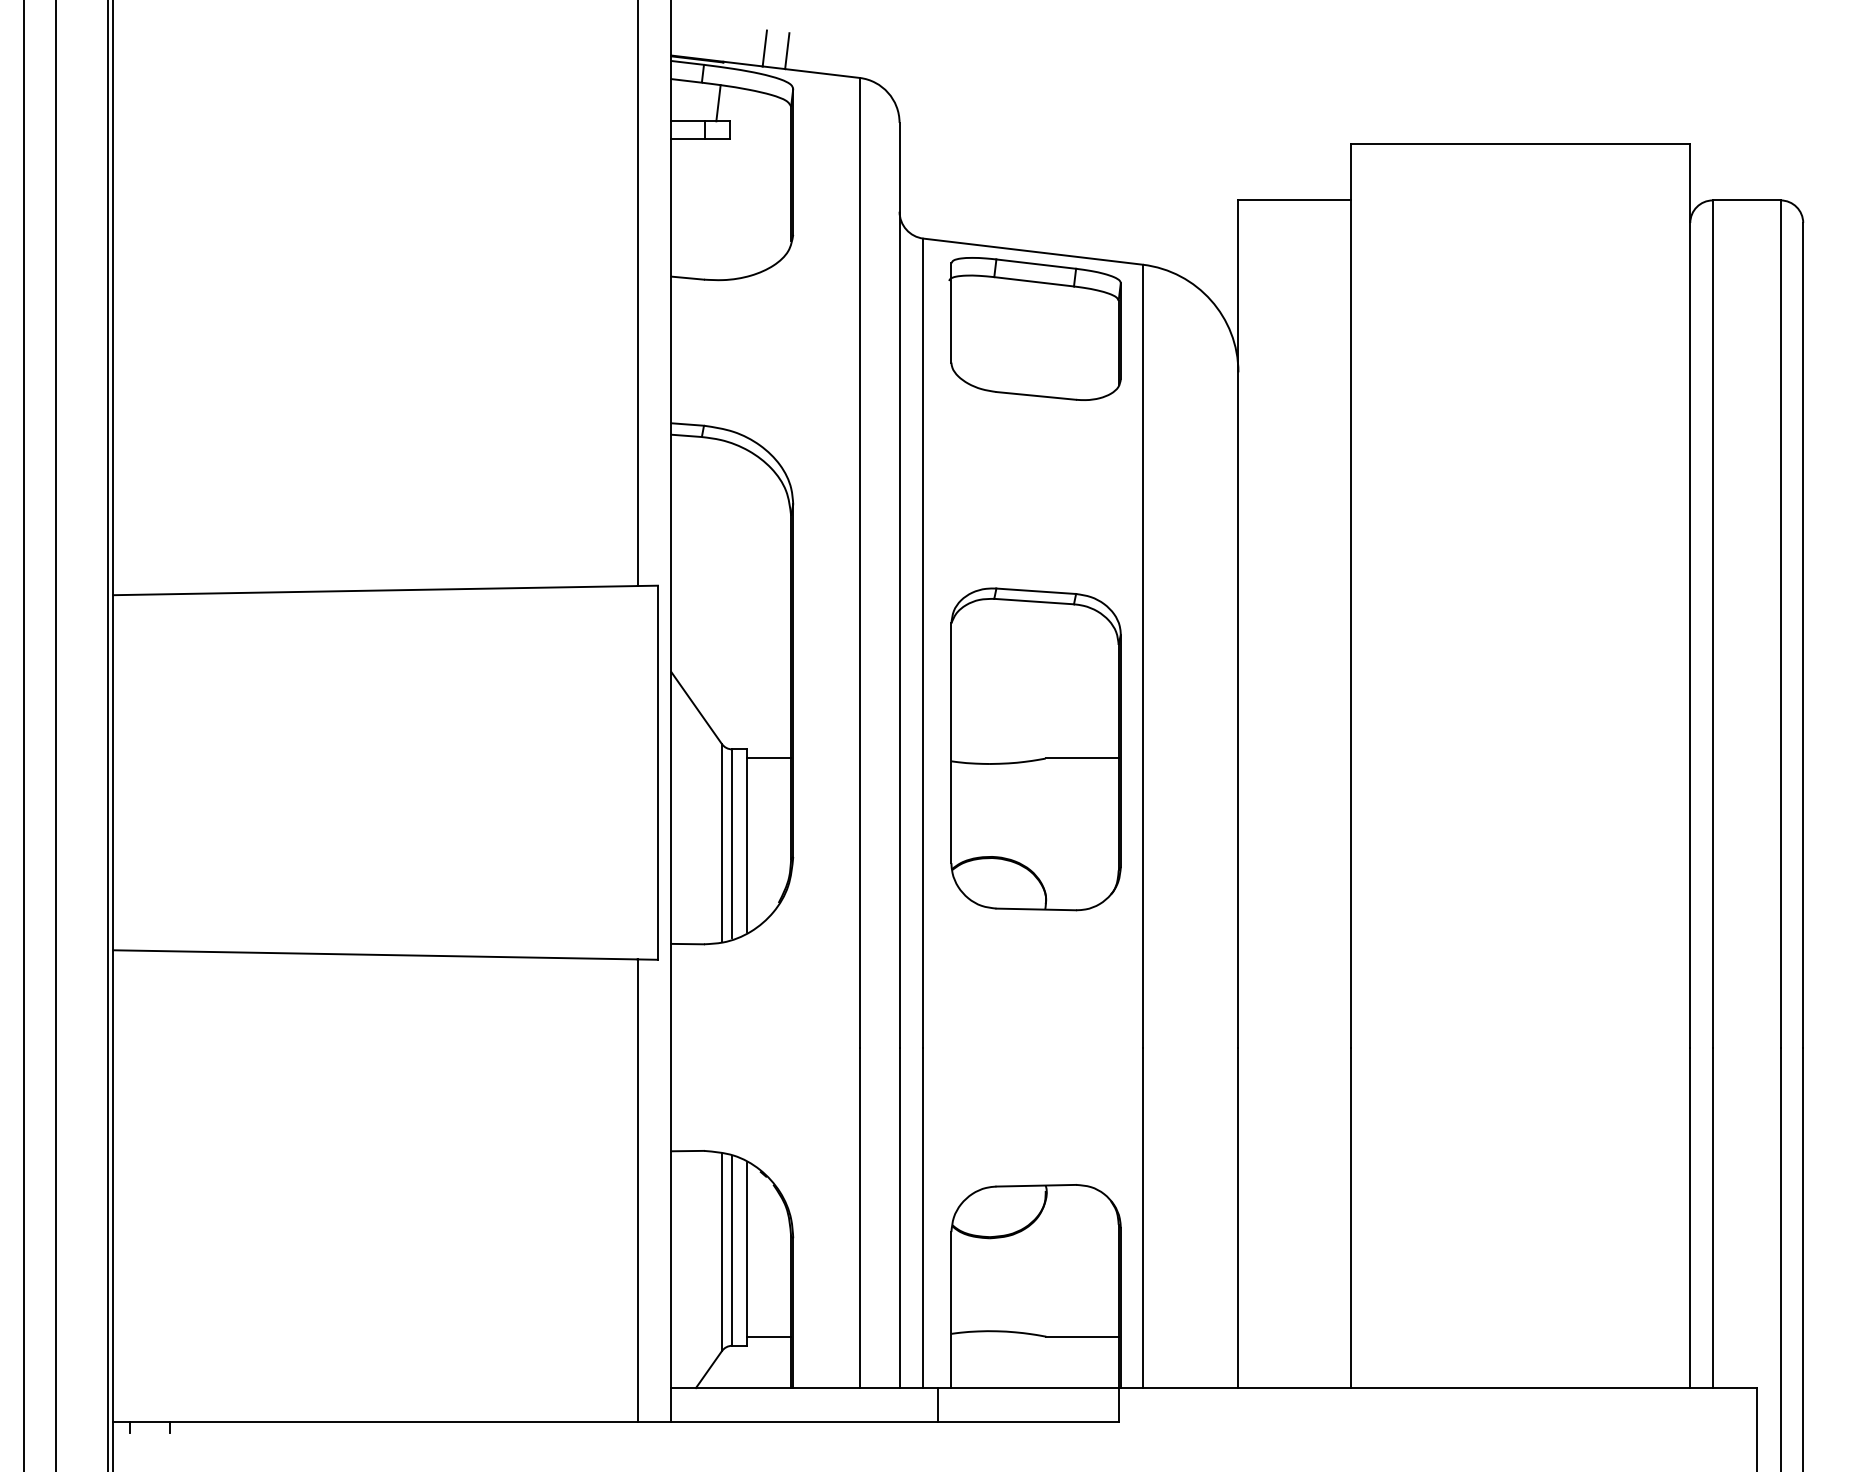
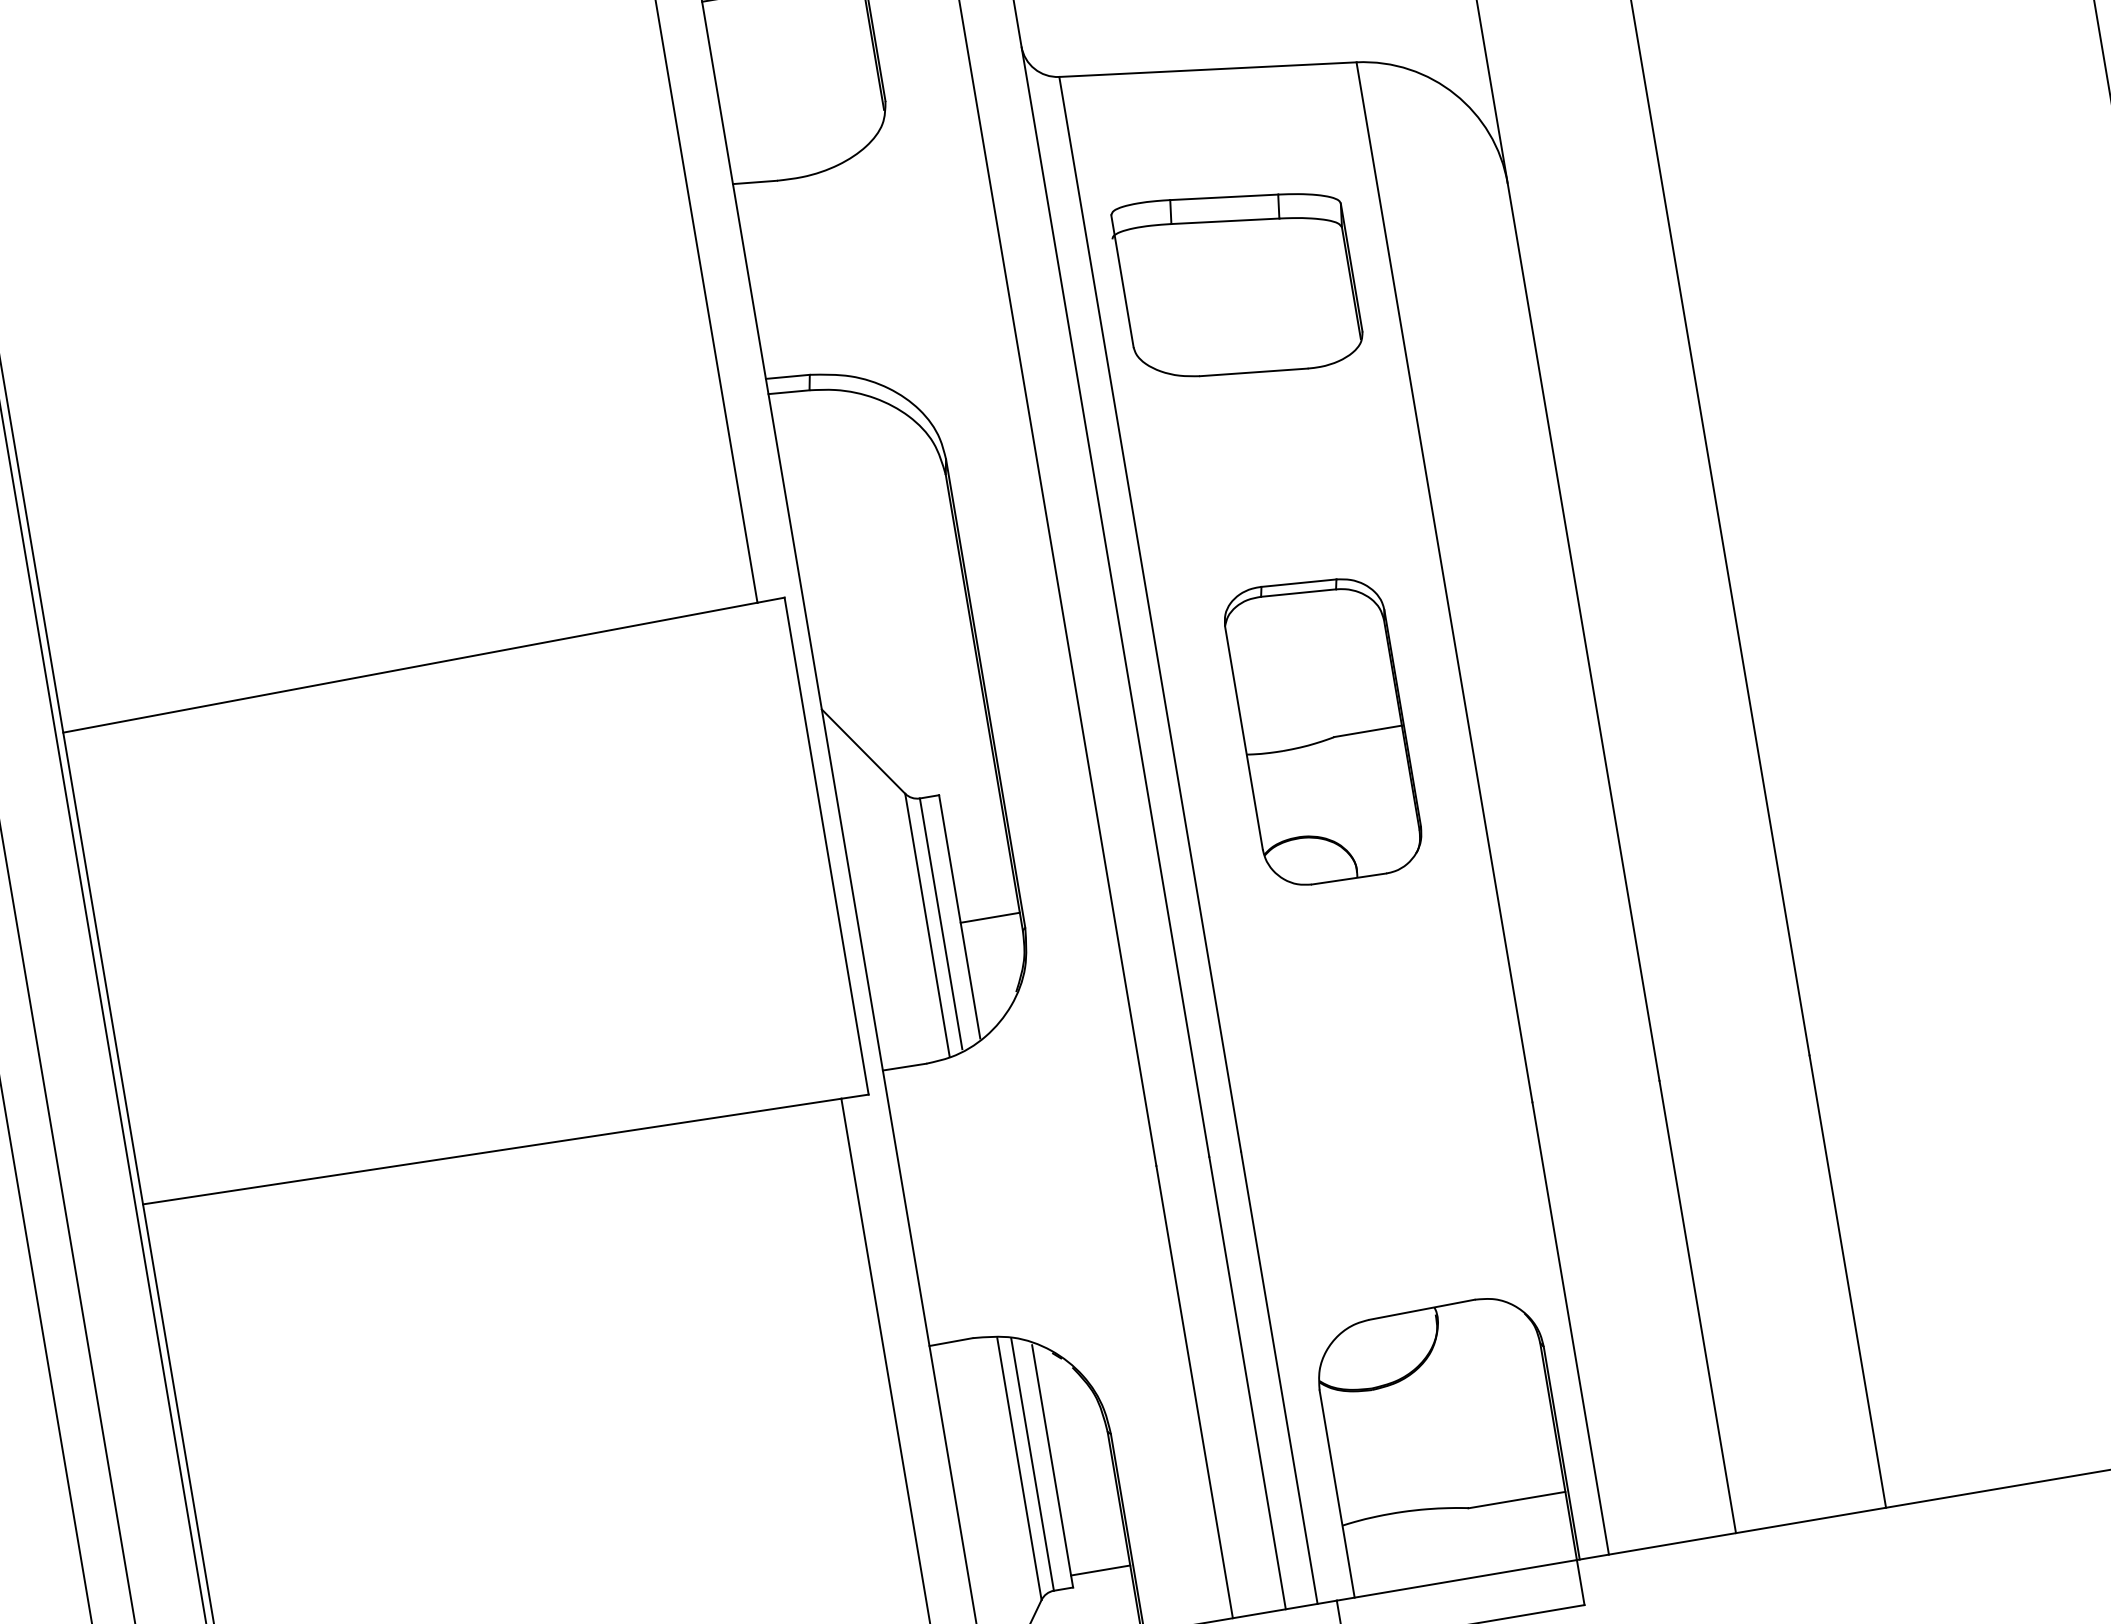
part: (1034, 328) -> (1236, 283), moved
part: (1035, 749) -> (1322, 730), size x0.7
line: (768, 758) -> (989, 917), moved

